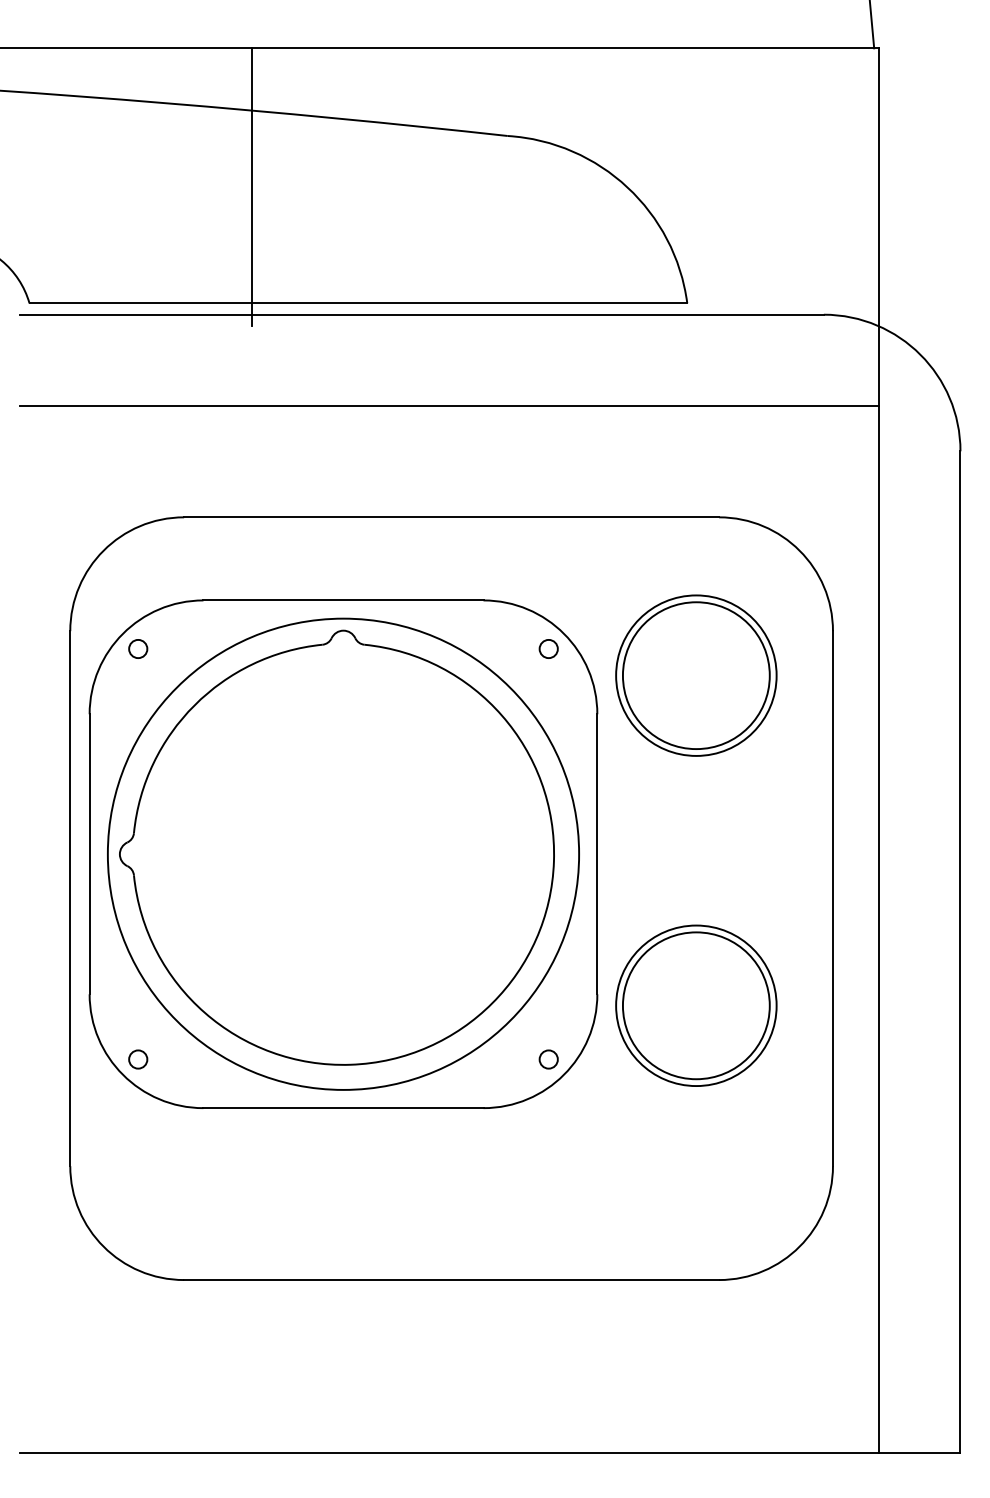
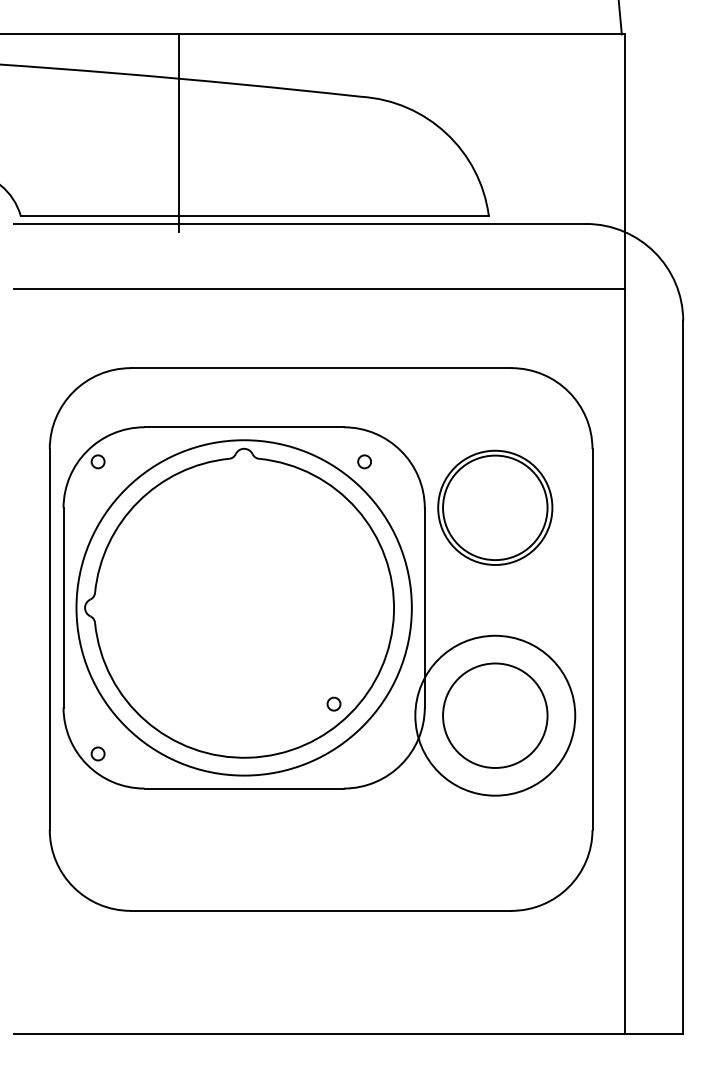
circle: (548, 648) -> (364, 461), moved
part: (696, 675) -> (495, 507), moved
circle: (696, 1005) -> (495, 715), size x1.4
circle: (548, 1059) -> (333, 704), moved

